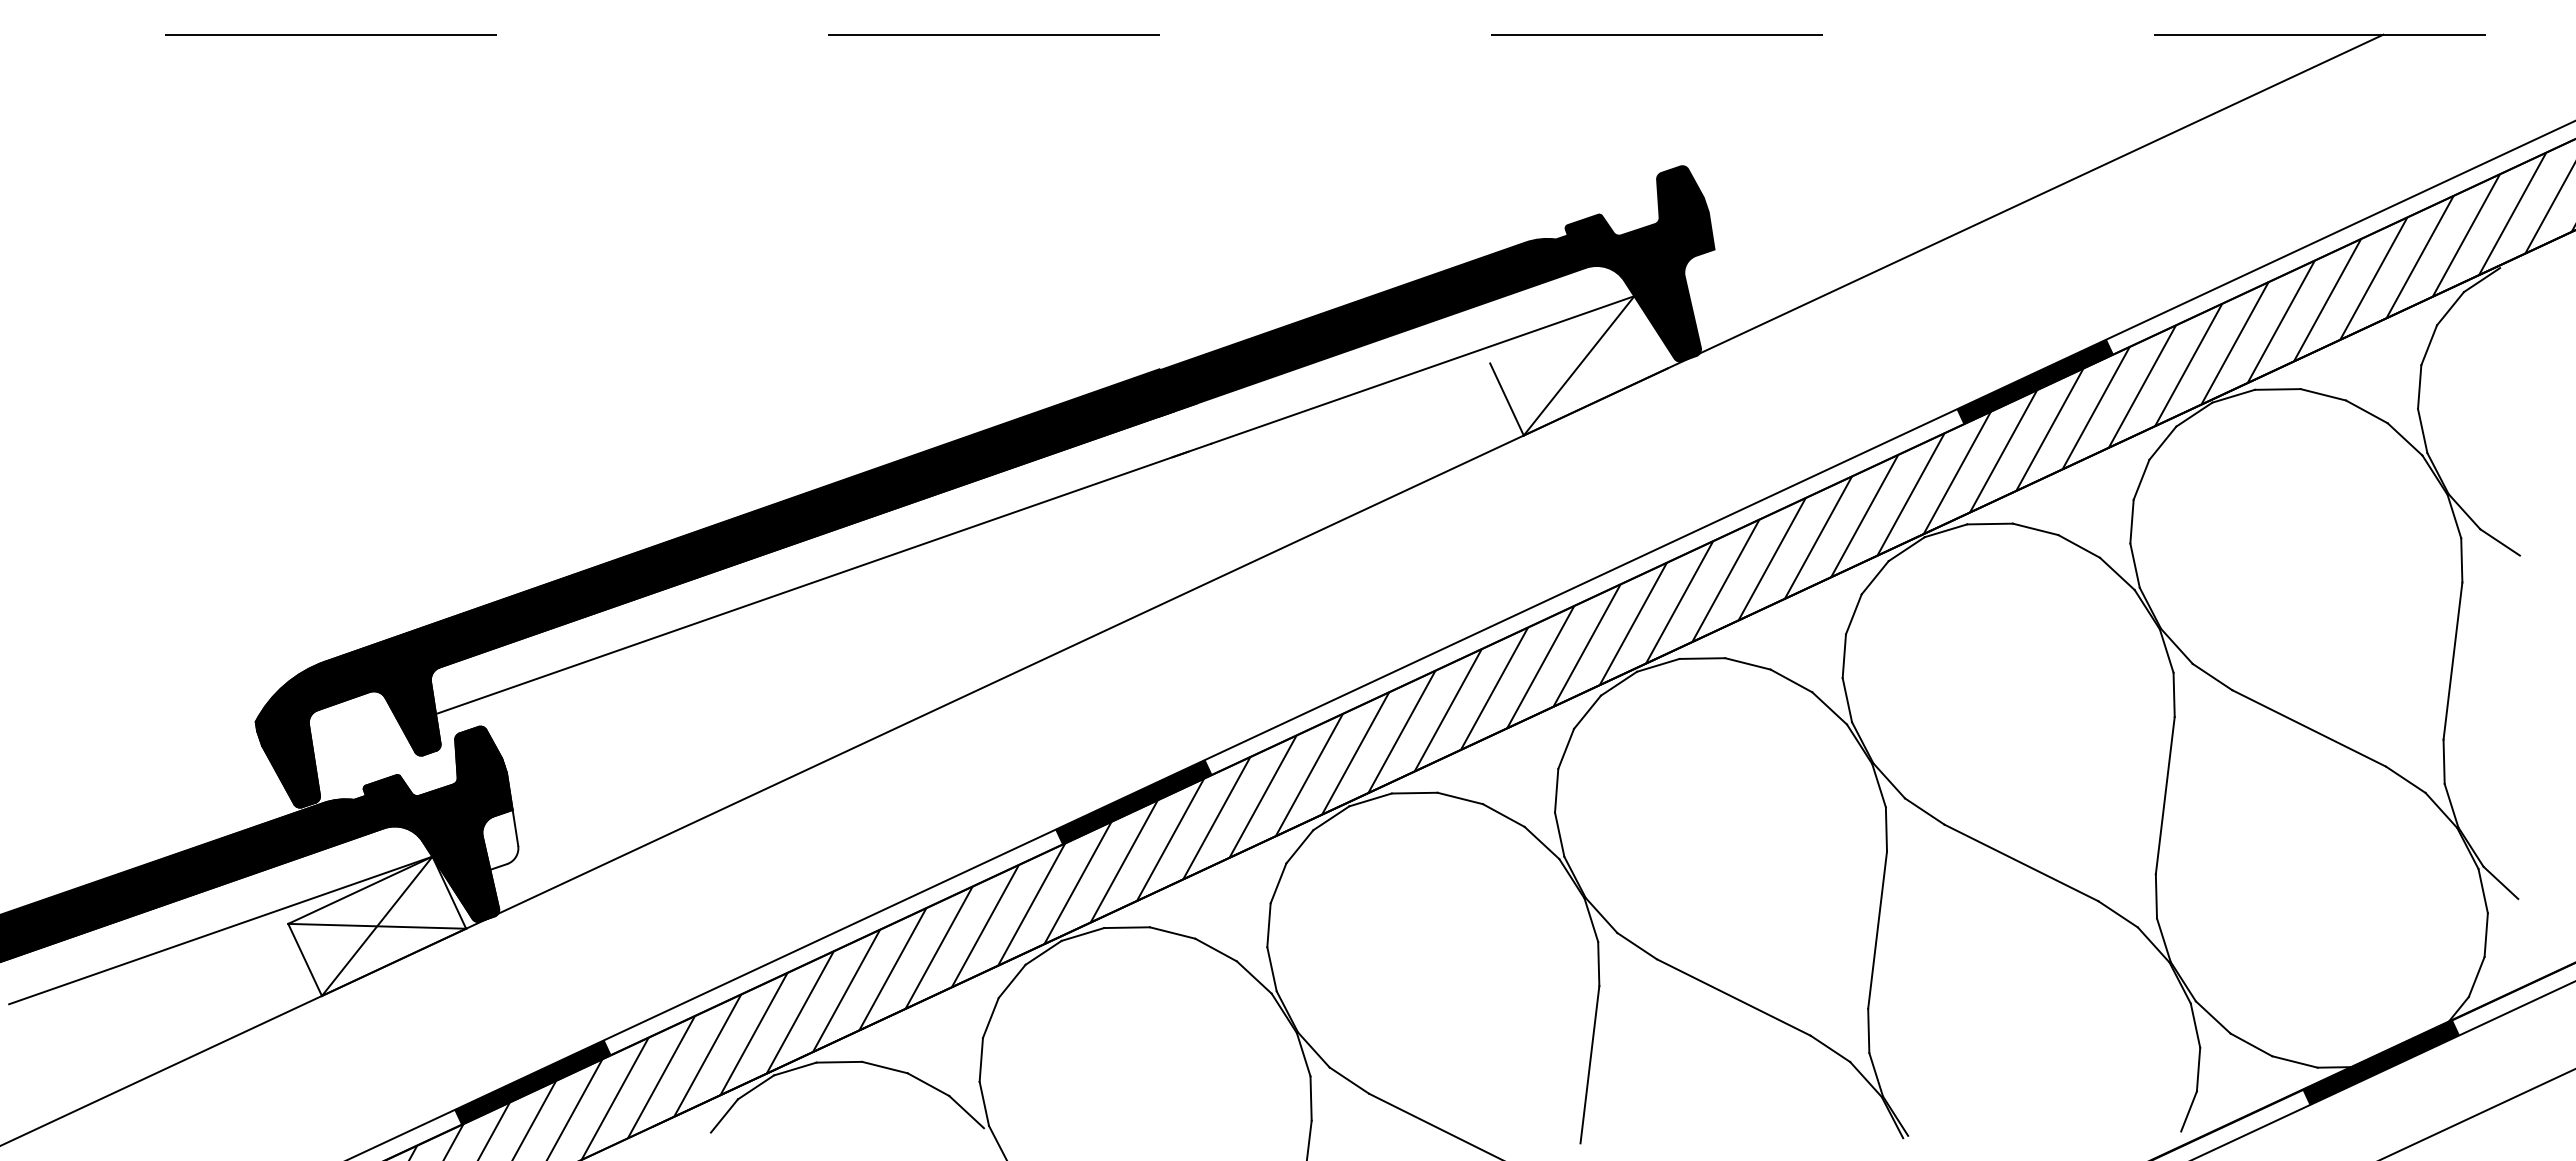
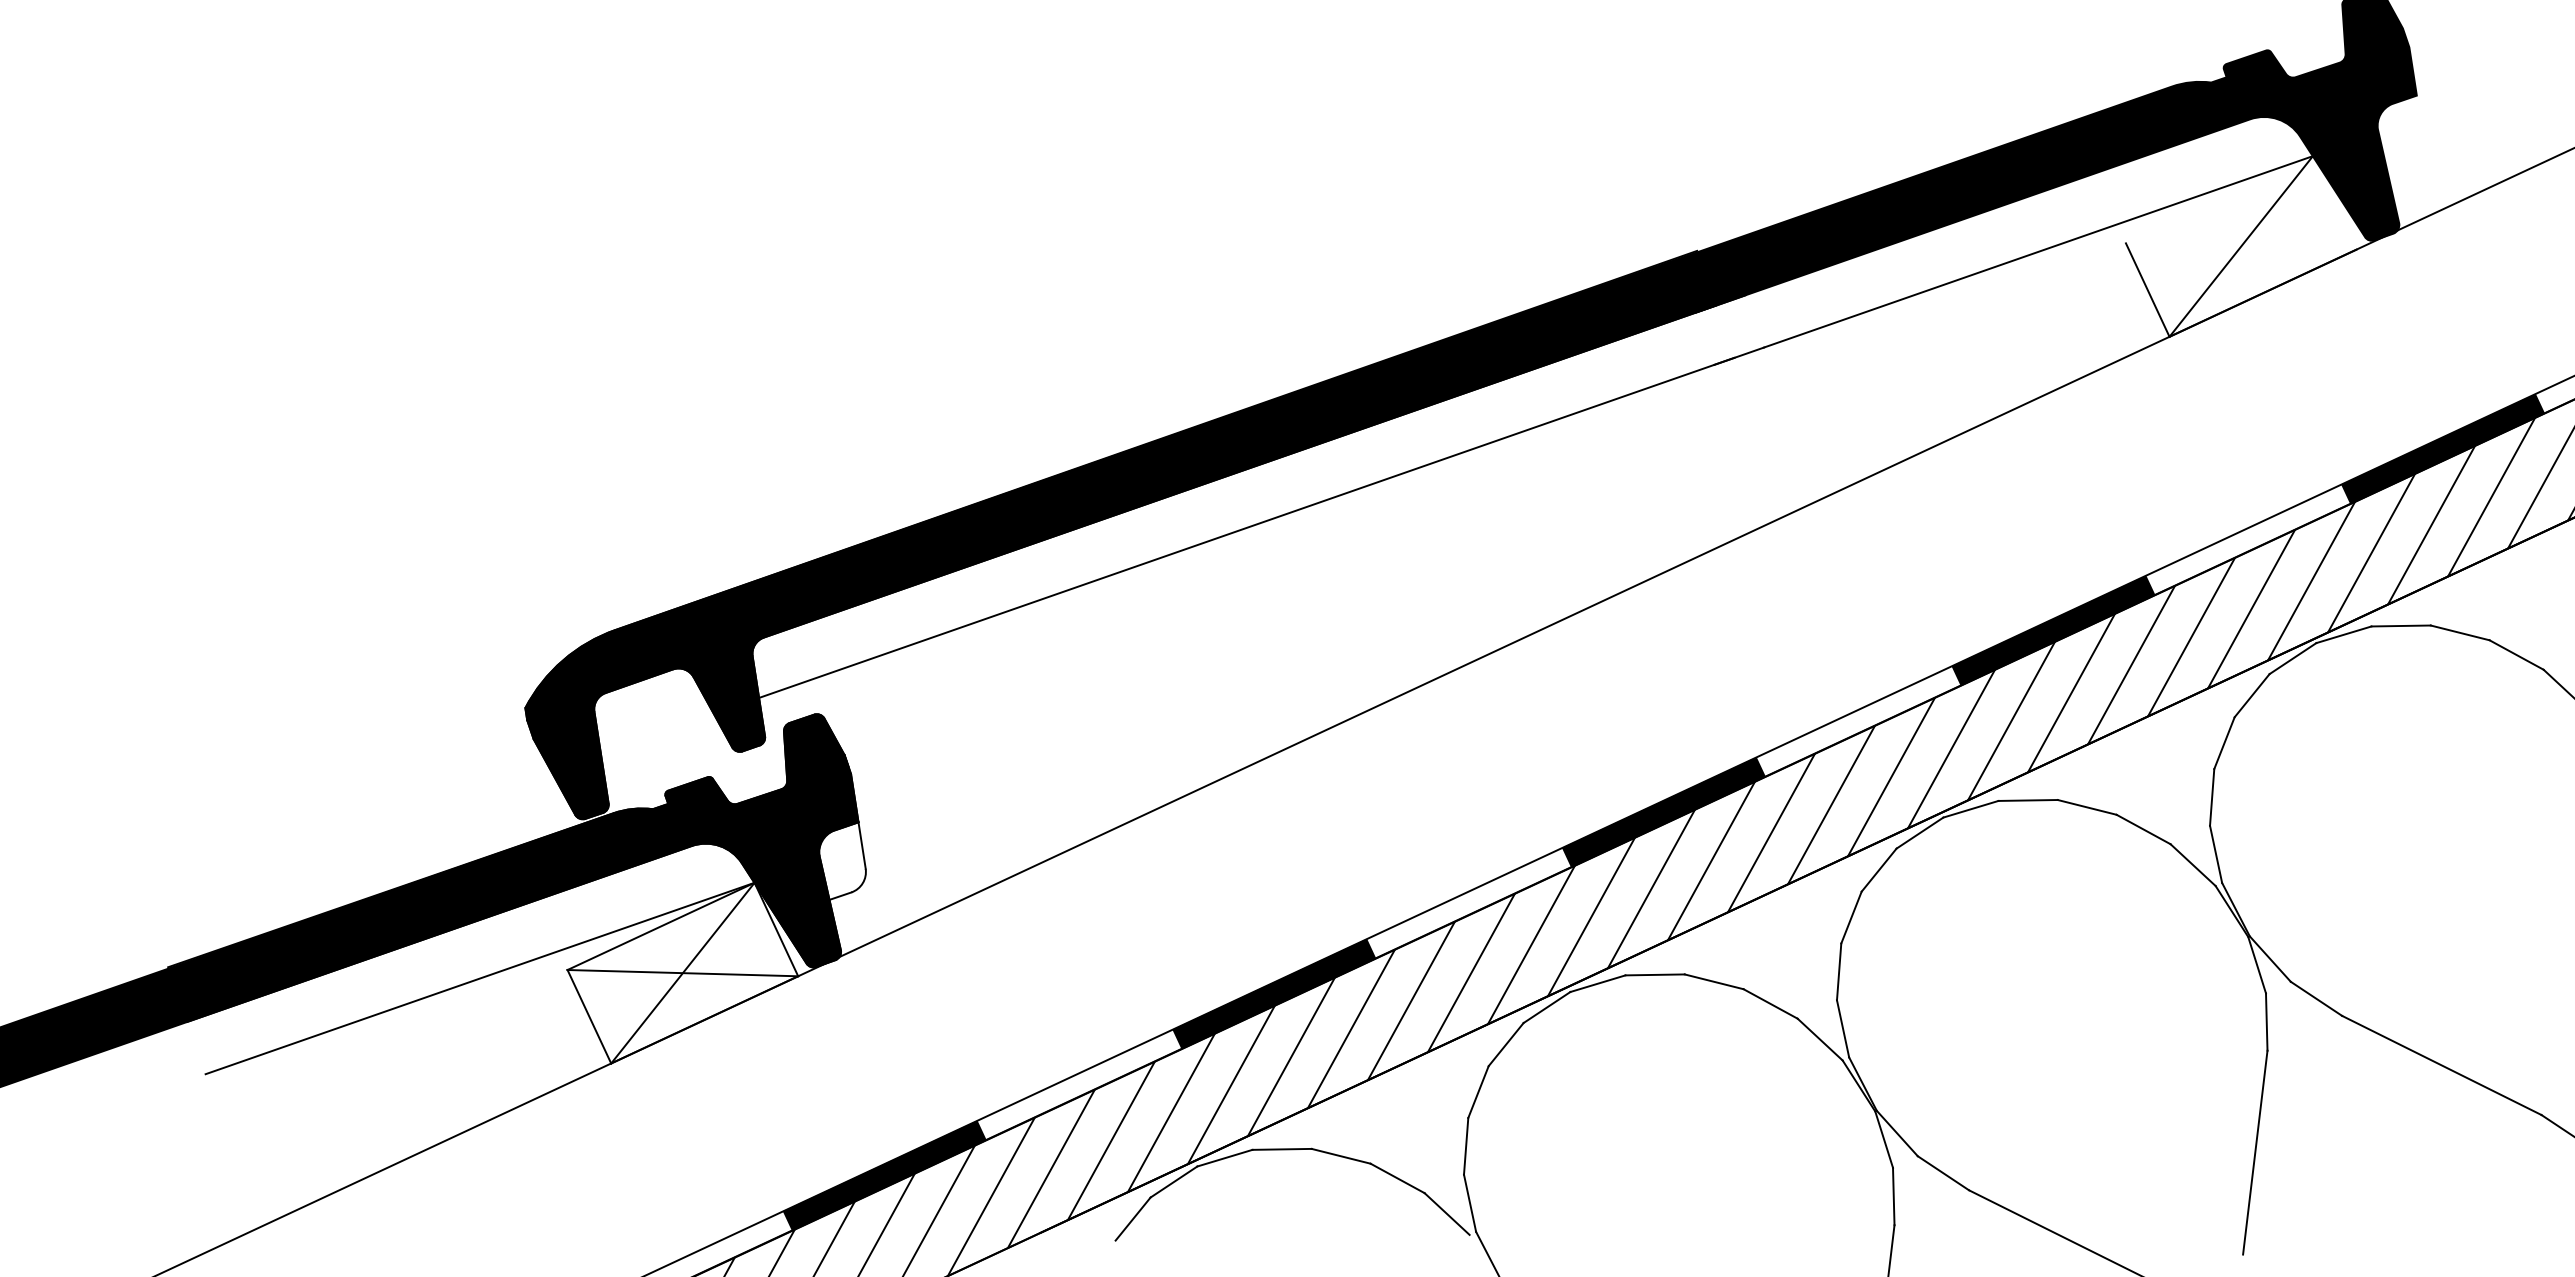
fill: (1734, 521) -> (2442, 448), added
fill: (1433, 661) -> (2052, 629), added
fill: (832, 941) -> (1273, 992), added

